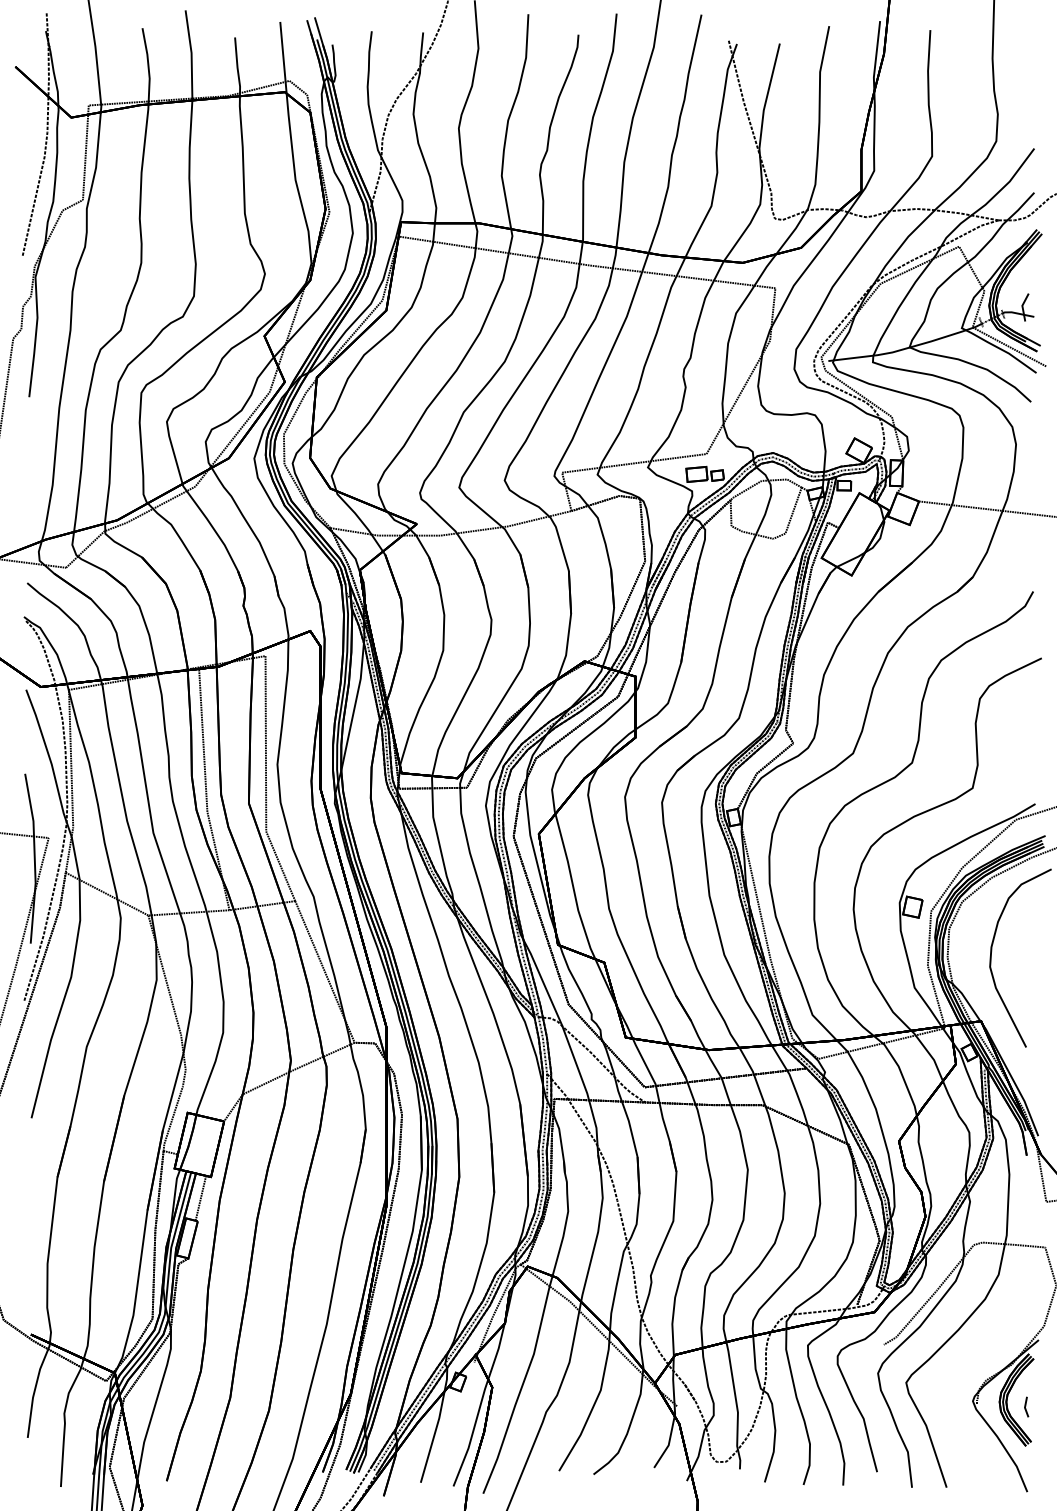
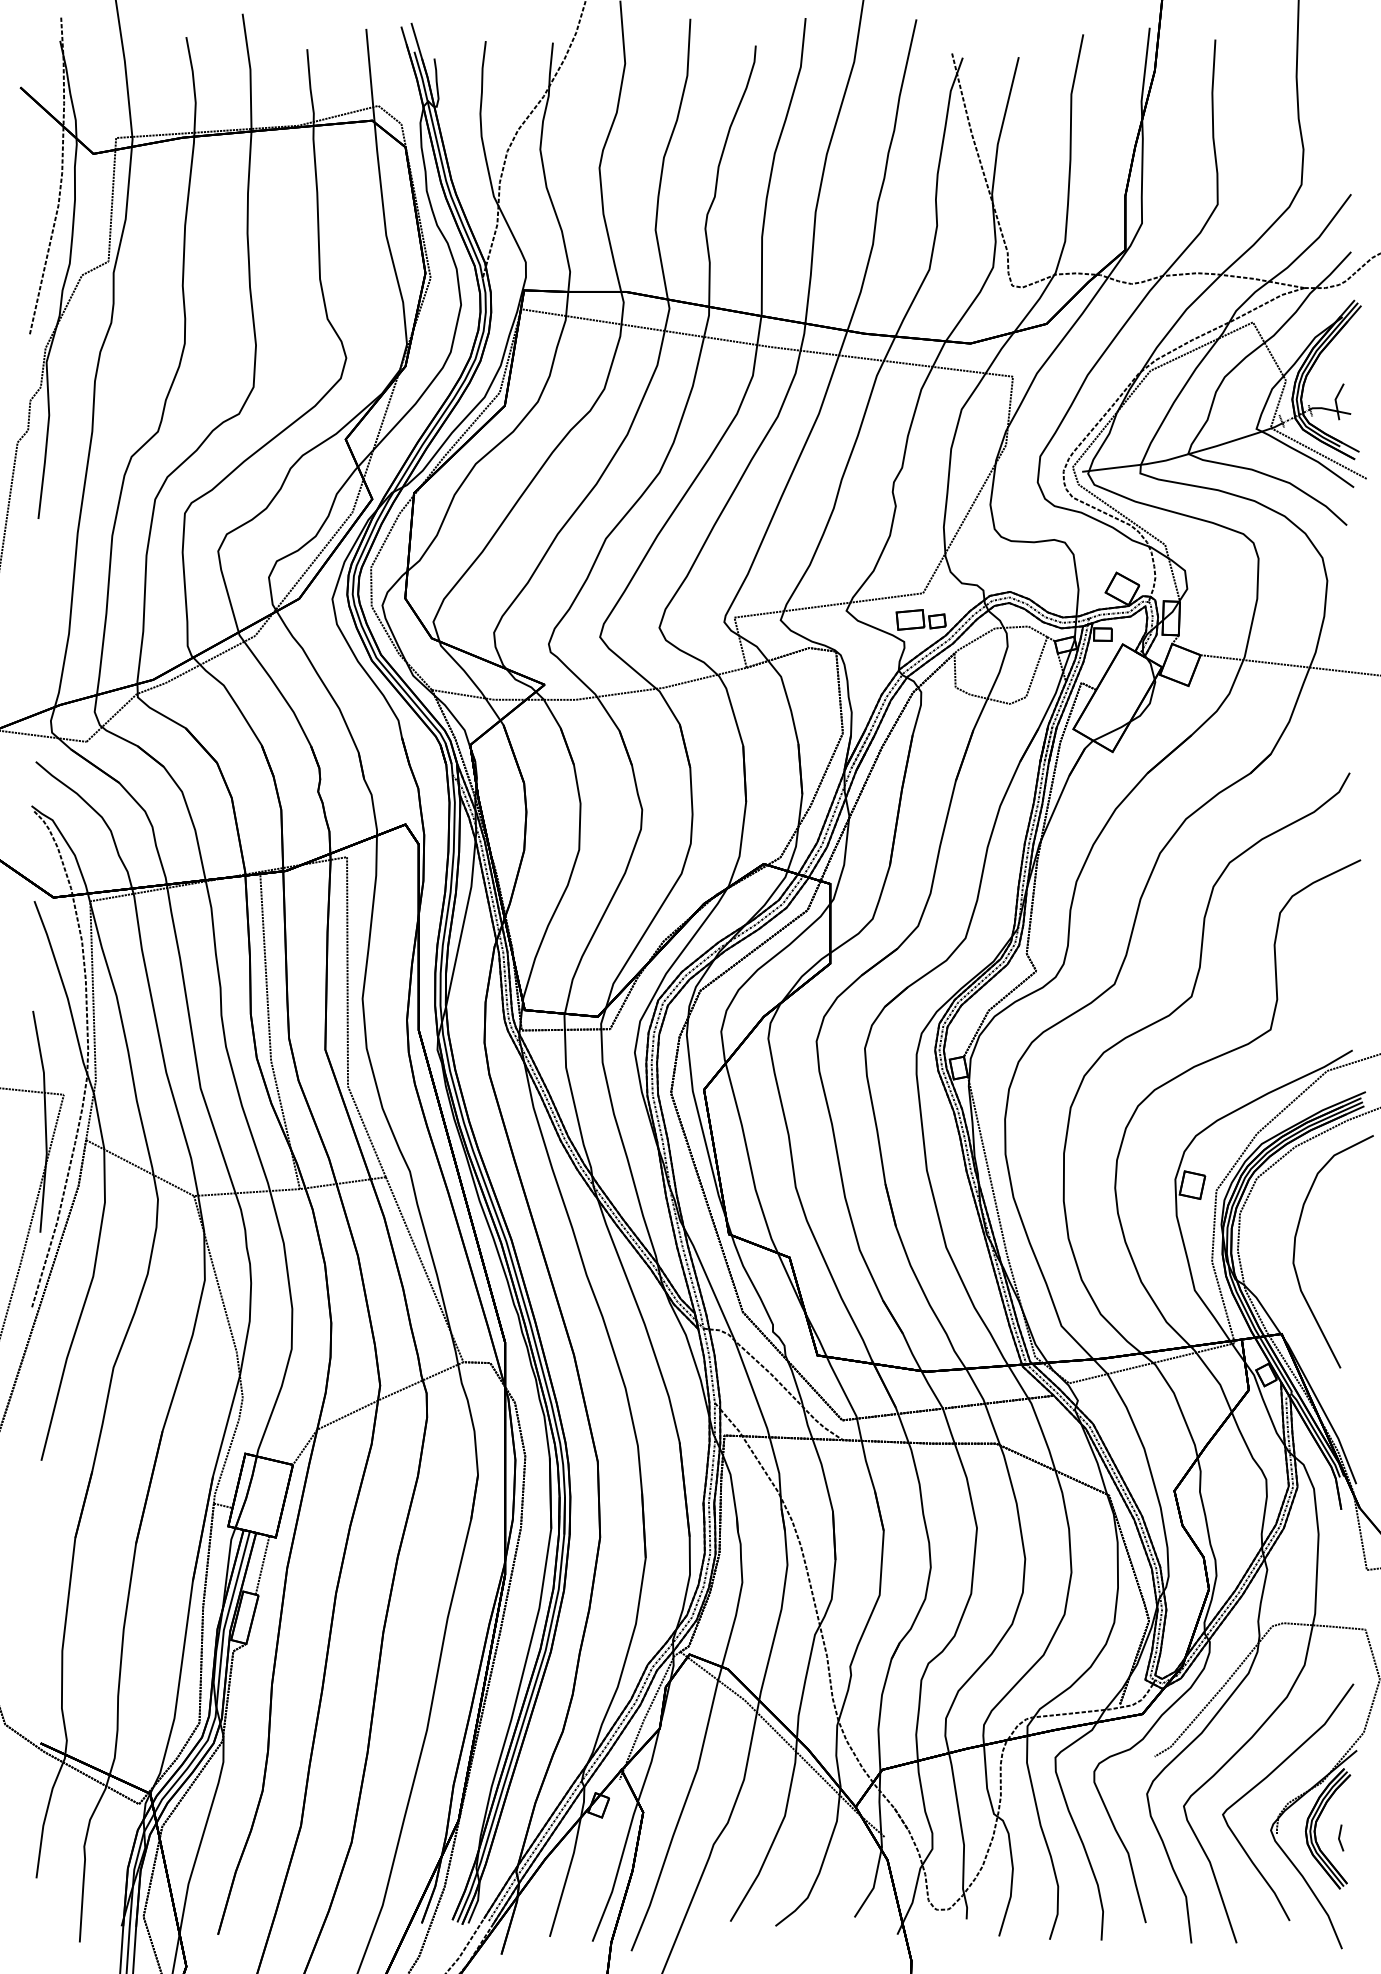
curve: (970, 1361) -> (1267, 1778), added

